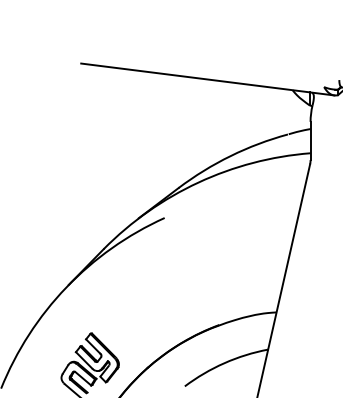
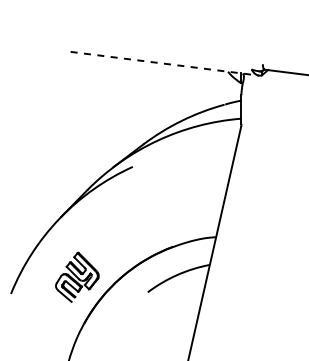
line: (208, 79) -> (165, 63), solid -> dashed

